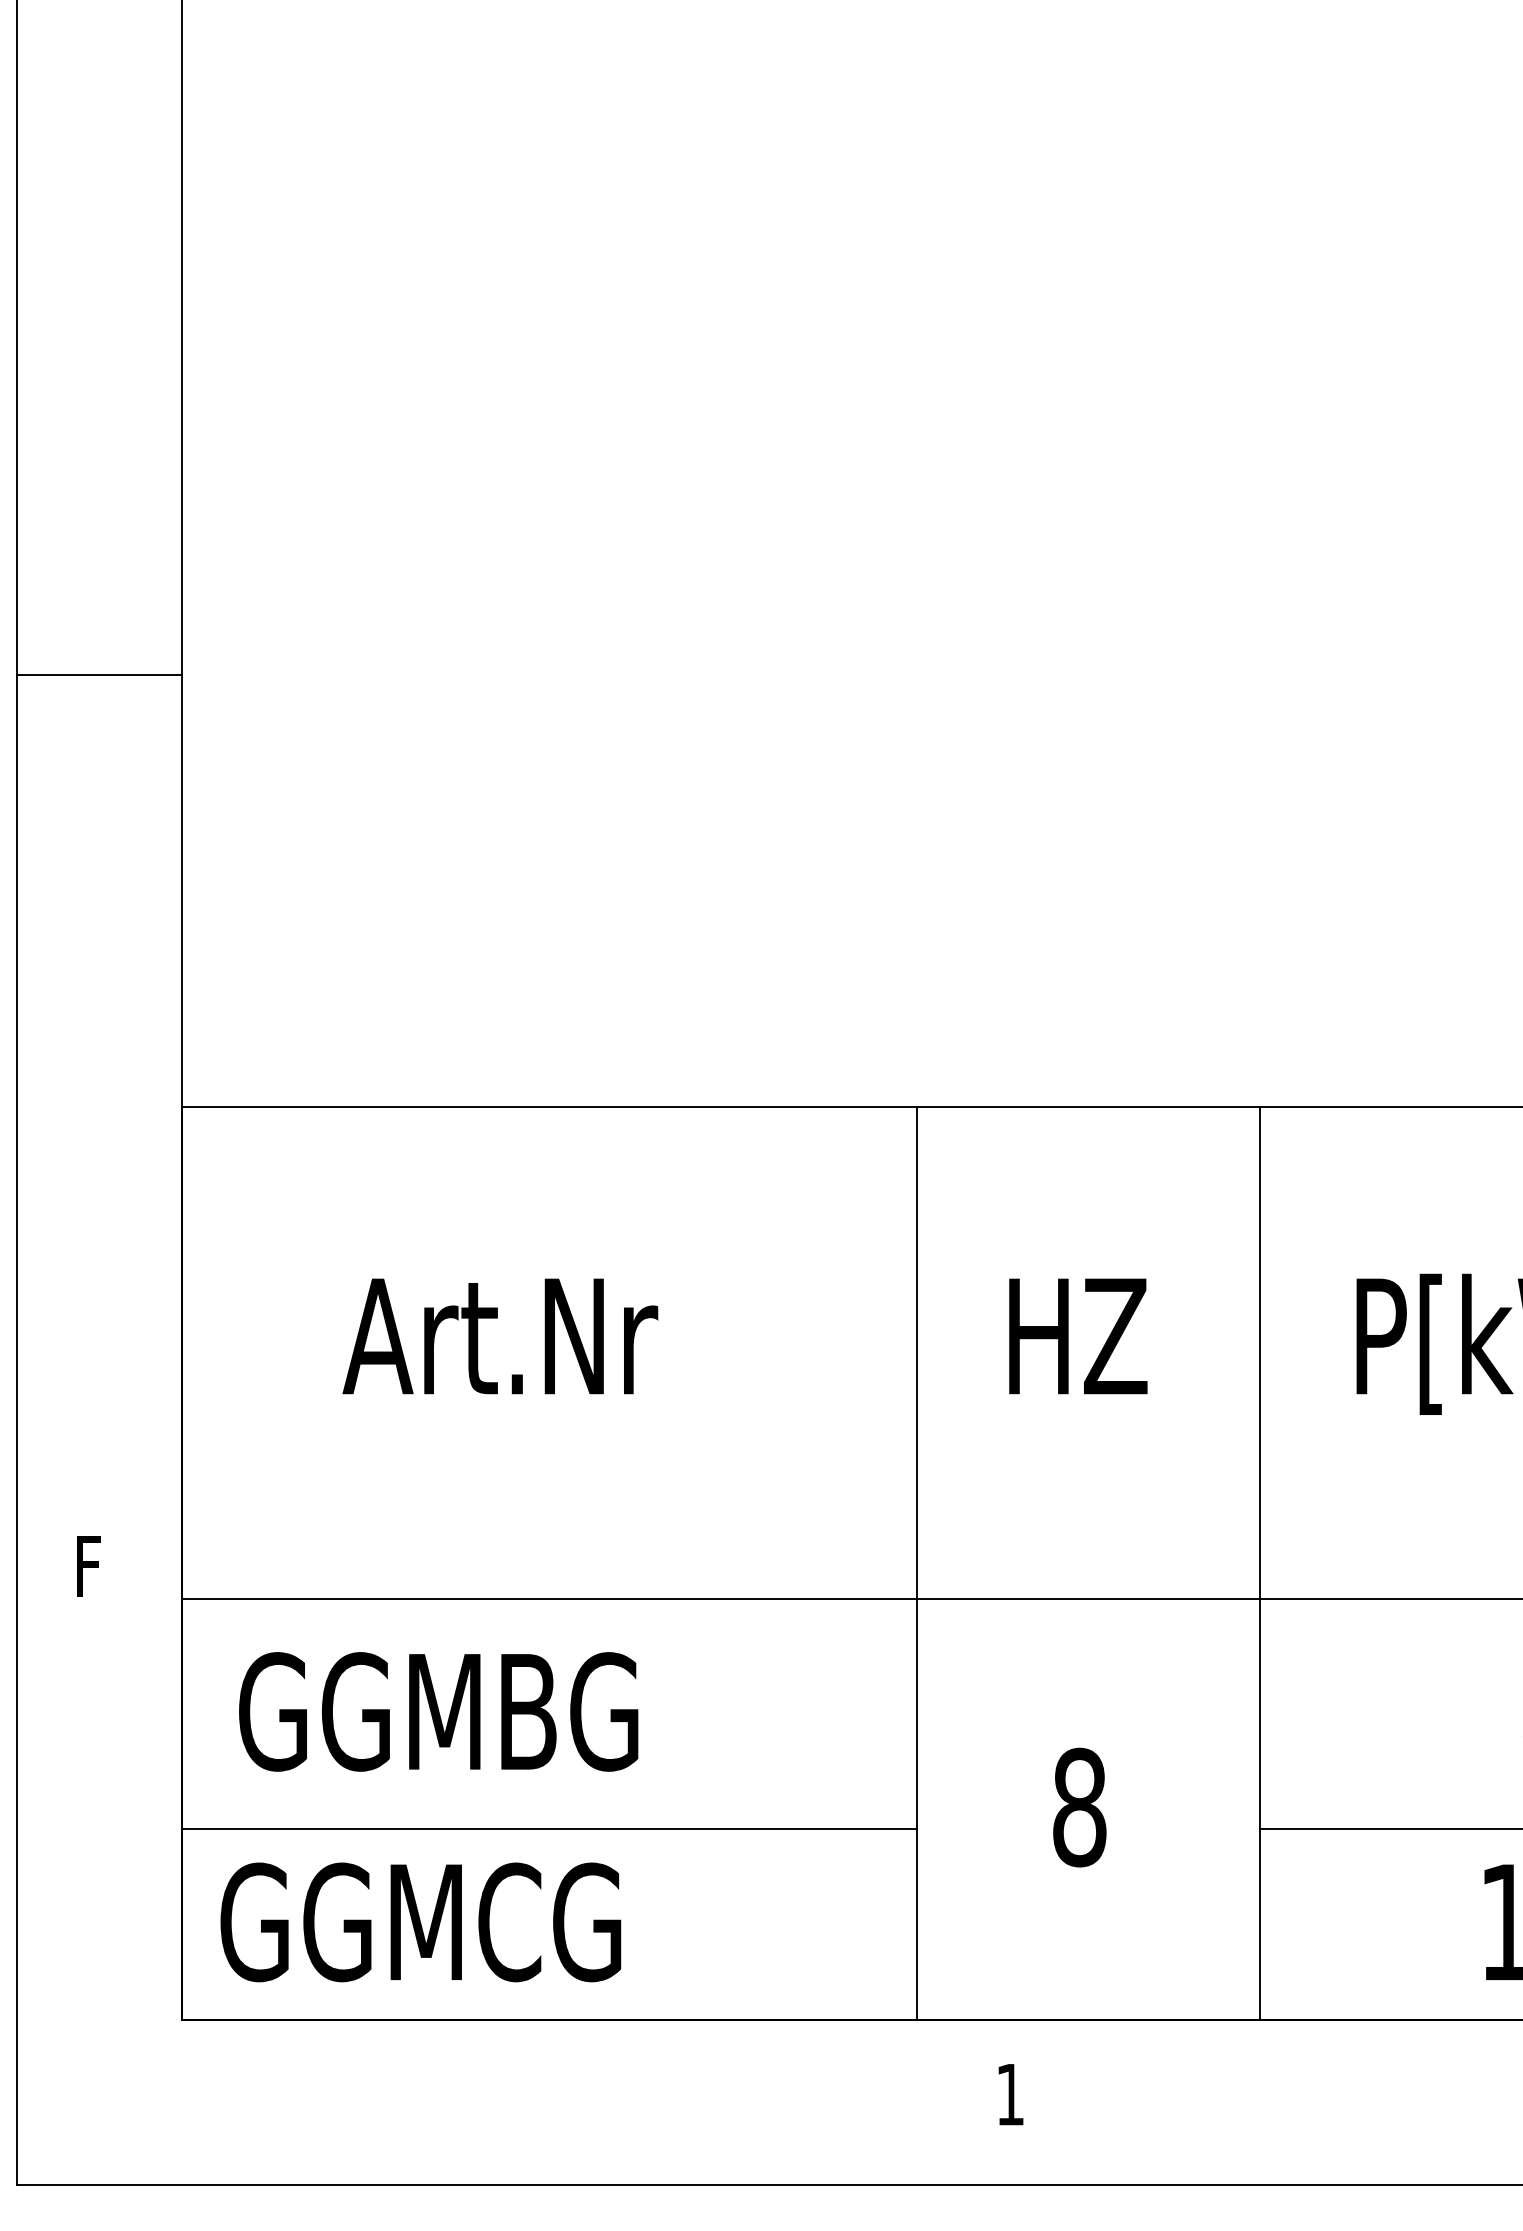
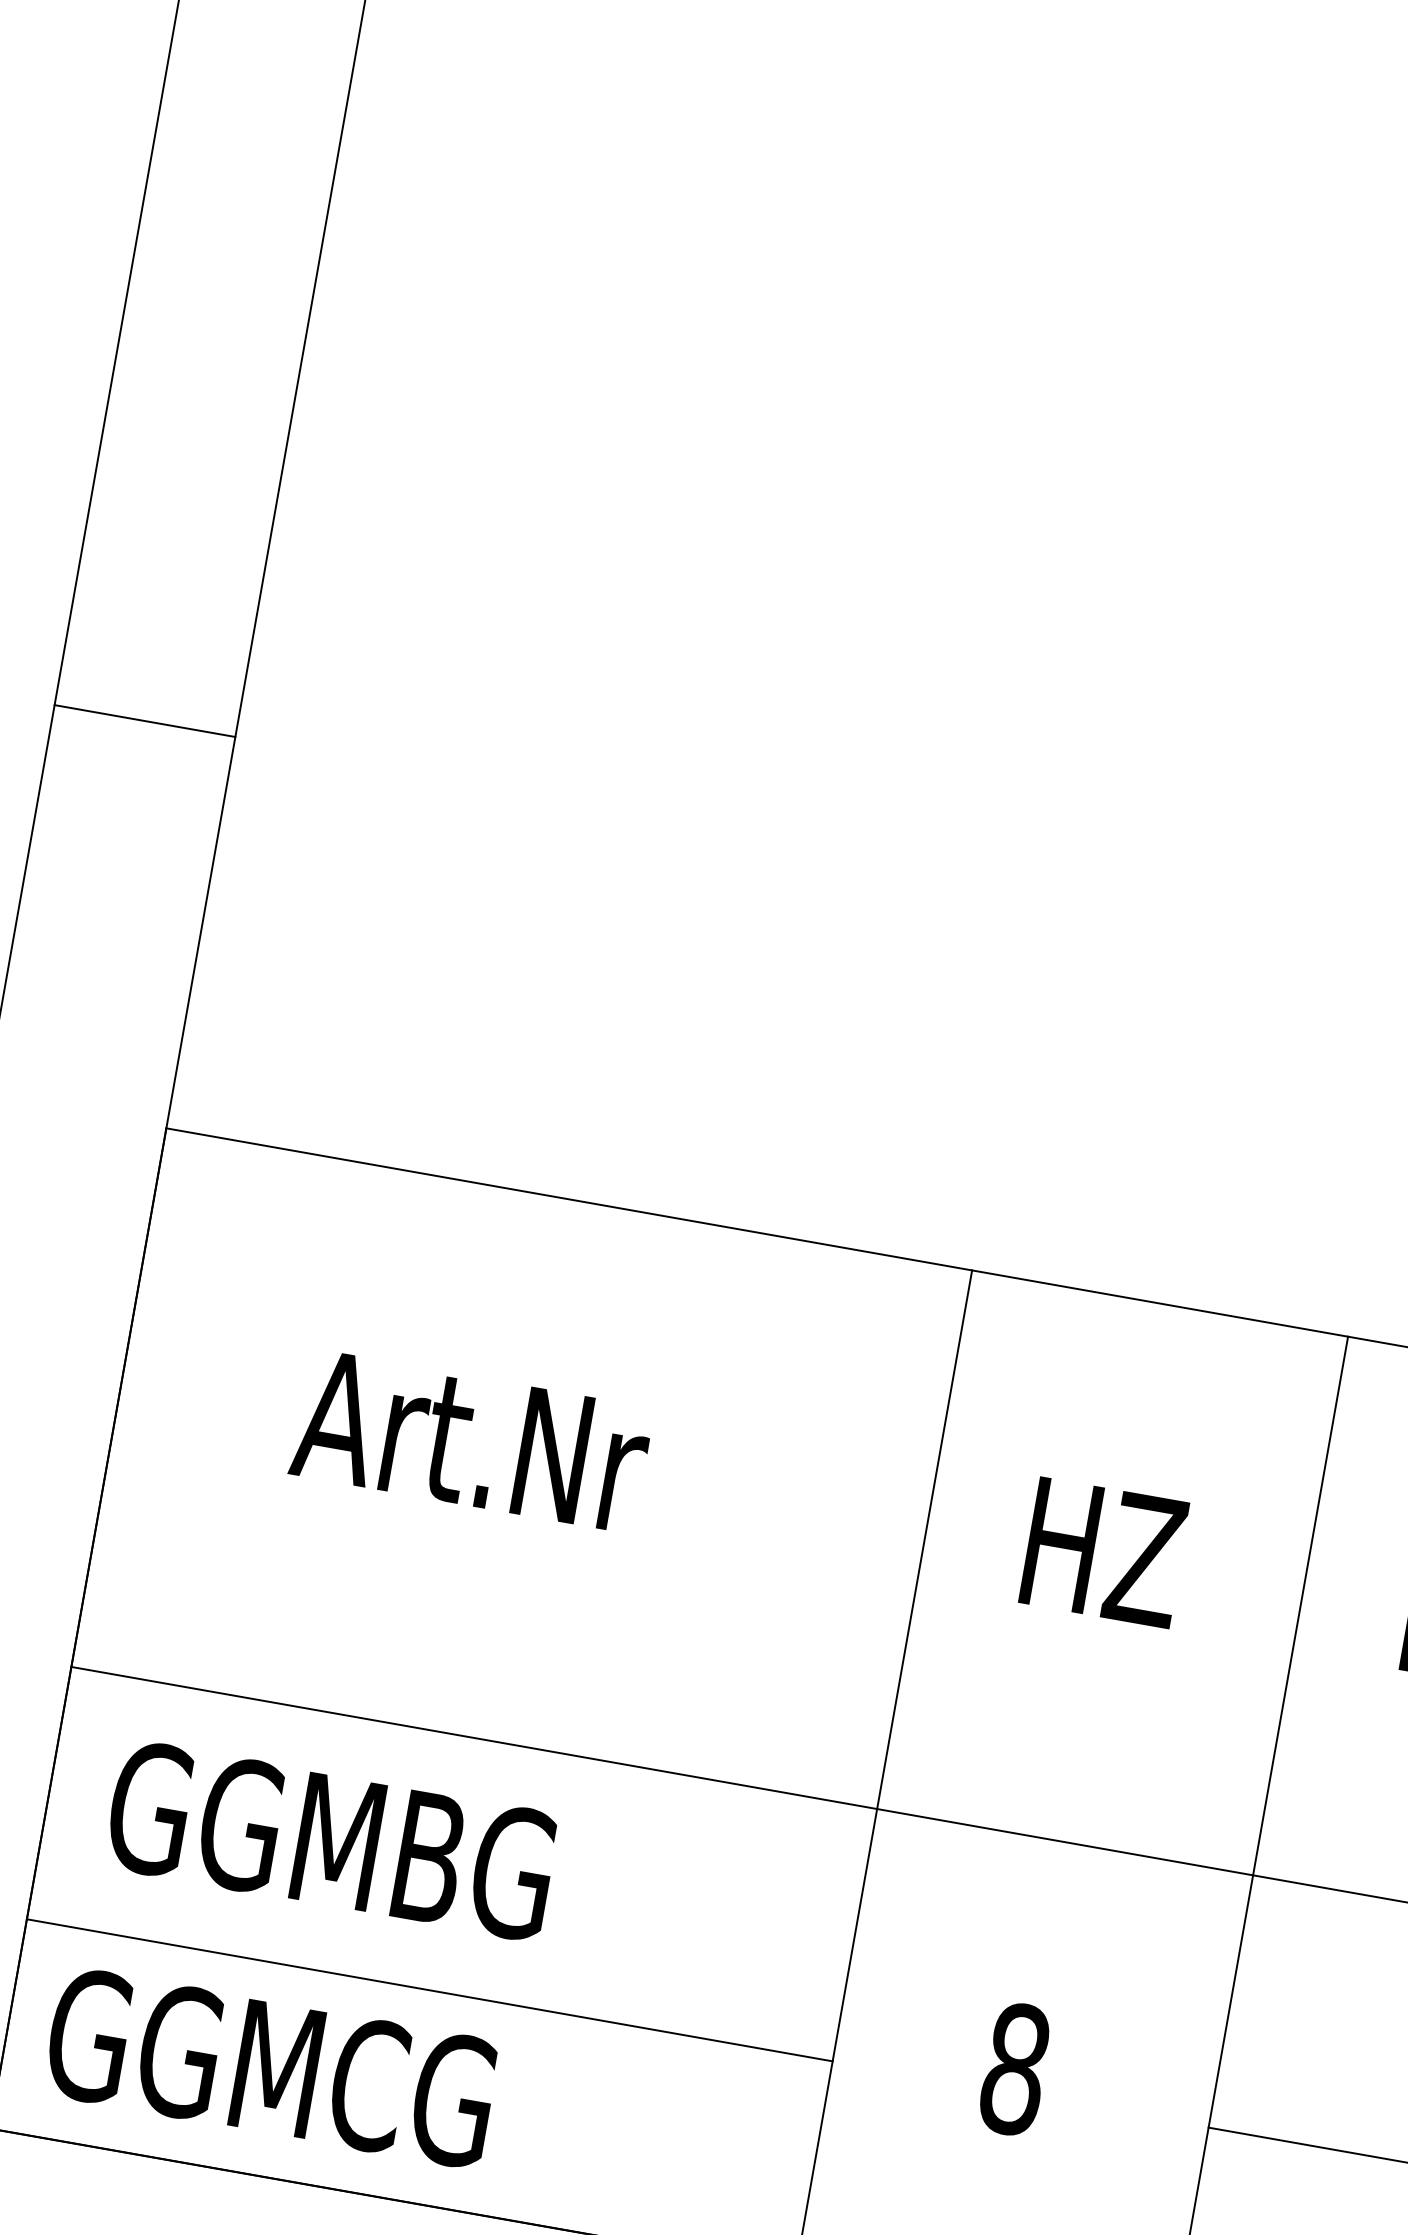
line: (98, 674) -> (144, 720), moved

